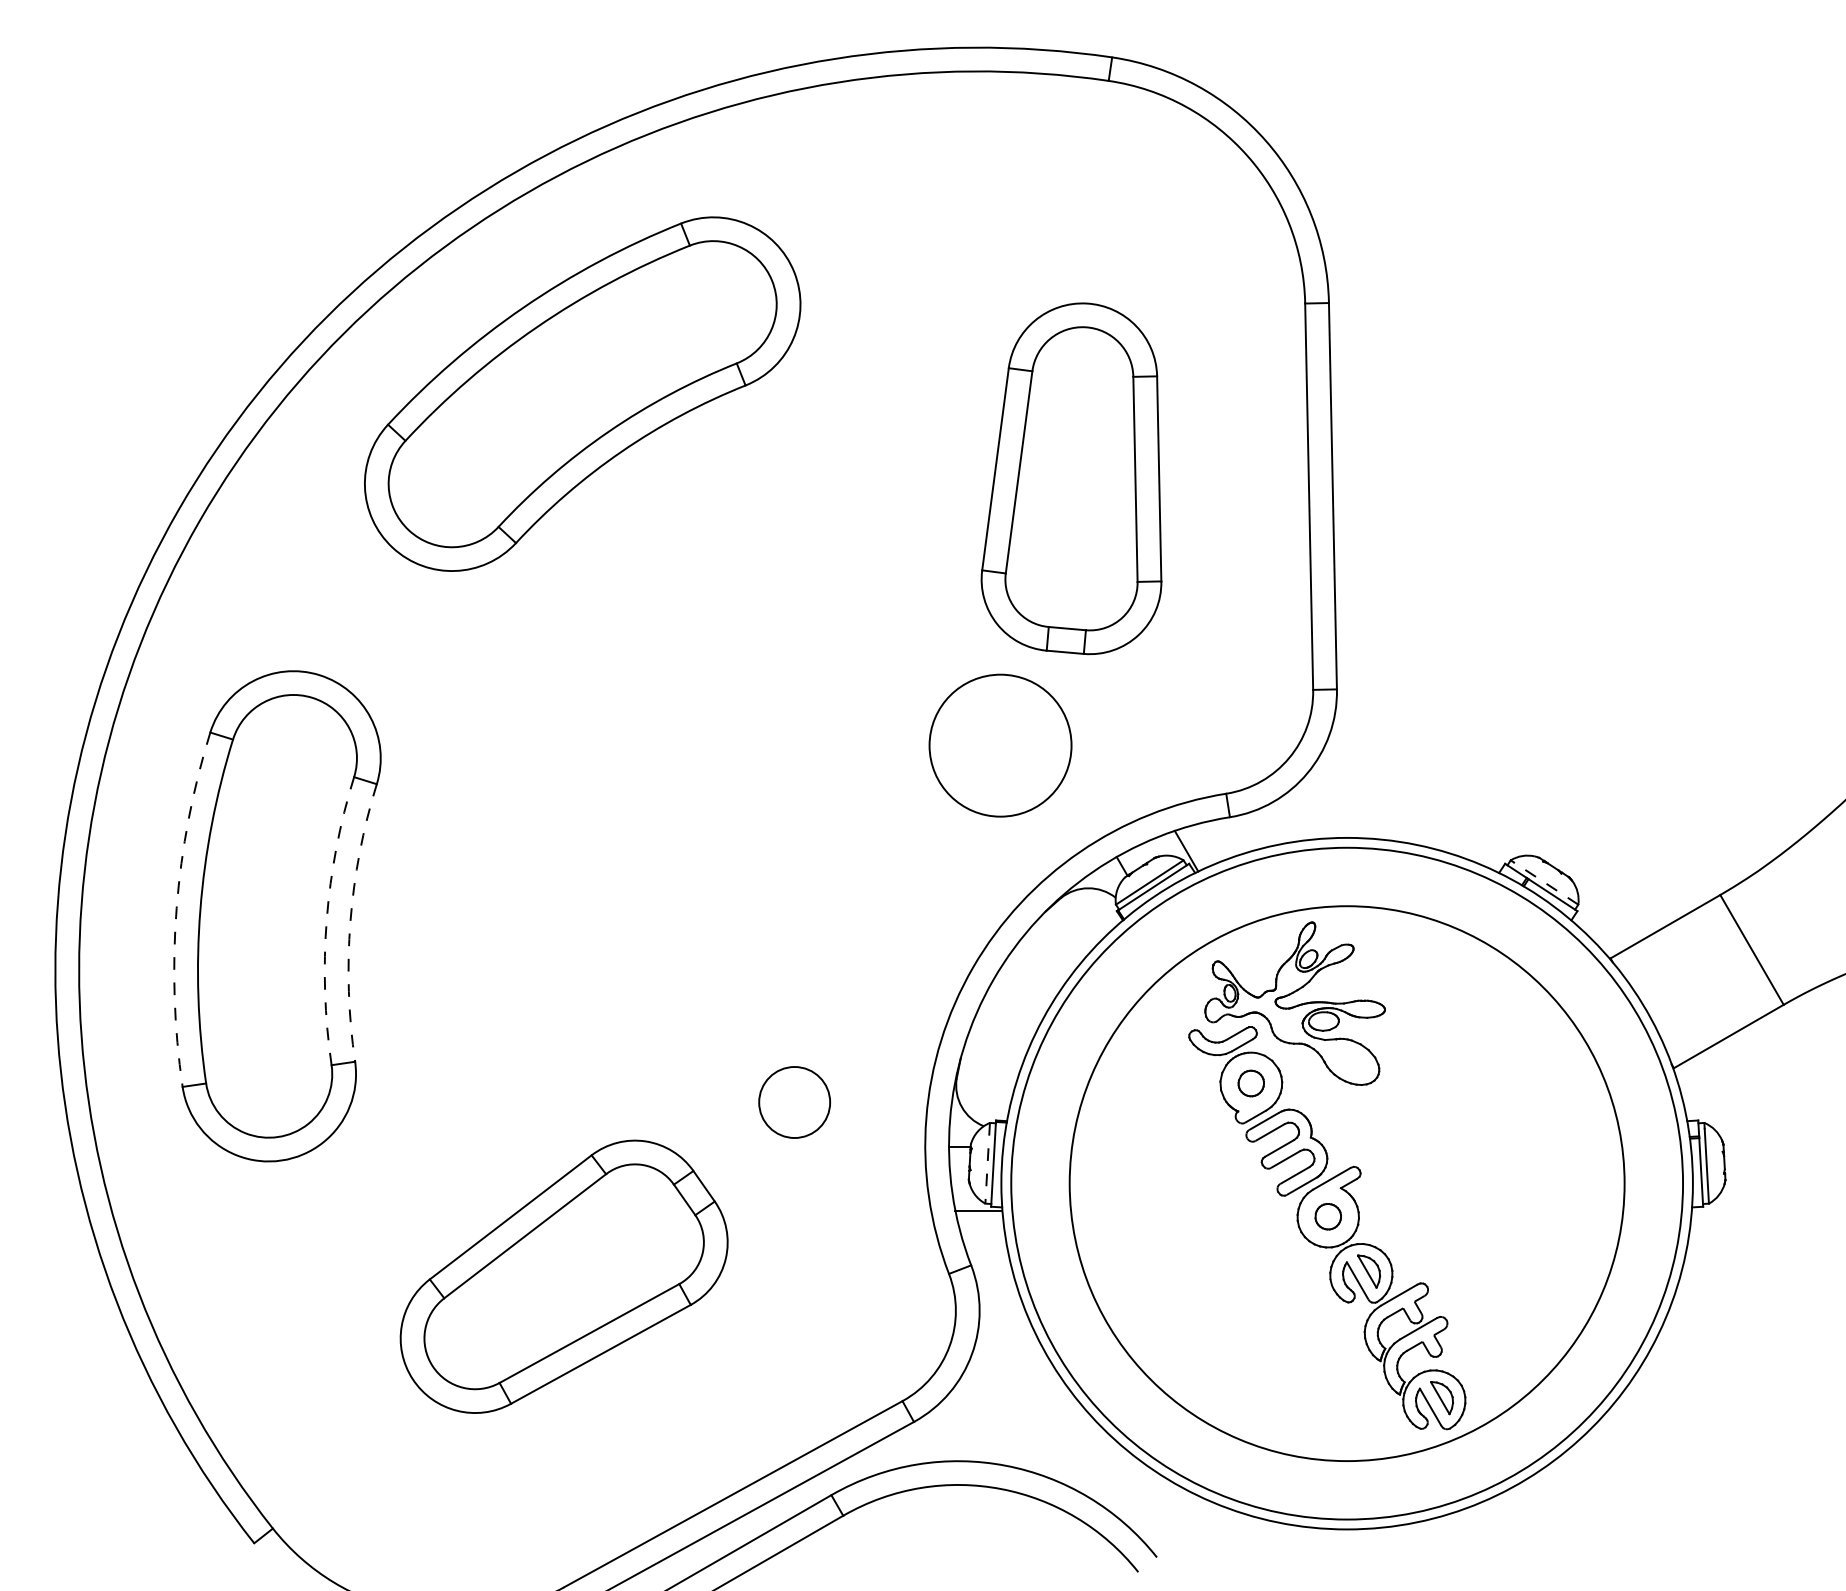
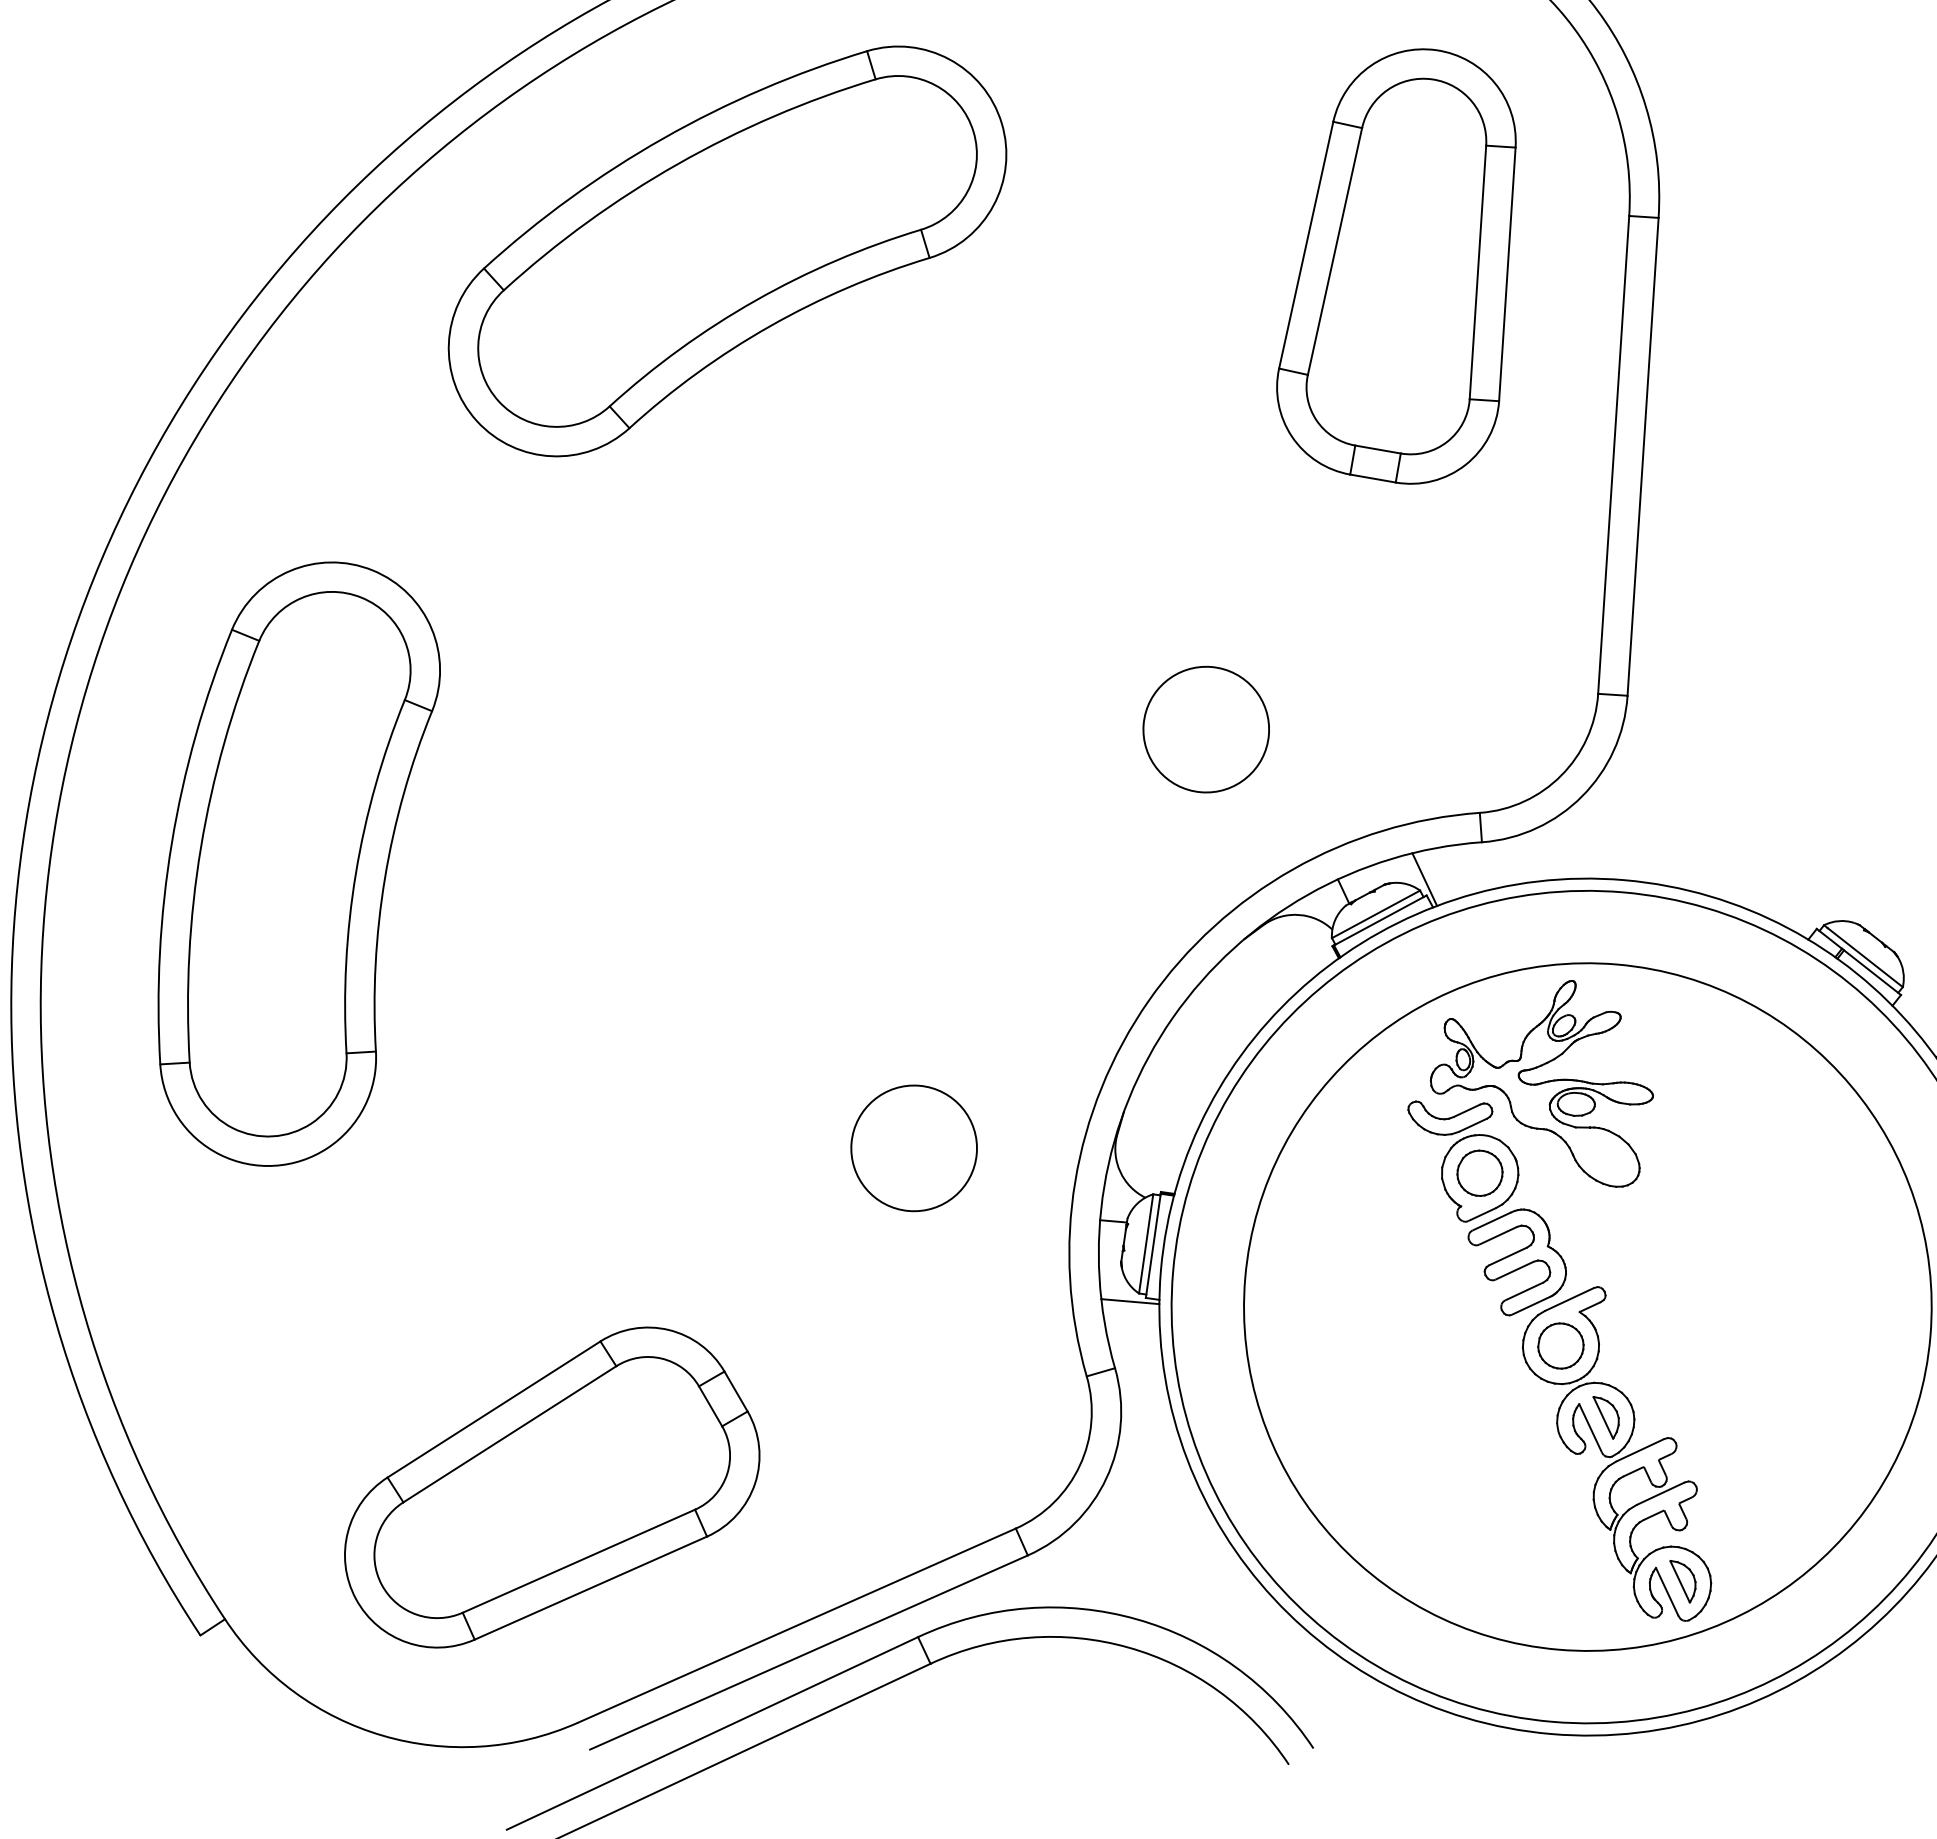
part: (1071, 478) -> (1399, 264), moved
circle: (1000, 745) -> (1206, 729), size x0.71
line: (1546, 883) -> (1865, 957), dashed -> solid
arc: (176, 908) -> (171, 843), dashed -> solid
arc: (326, 919) -> (355, 872), dashed -> solid
arc: (350, 921) -> (385, 877), dashed -> solid
part: (1251, 1083) -> (1480, 1173), size x1.43
circle: (794, 1102) -> (914, 1148), size x1.43
line: (987, 1163) -> (1145, 1244), dashed -> solid
part: (1328, 1216) -> (1561, 1345), size x1.43
part: (563, 1276) -> (552, 1488), moved

